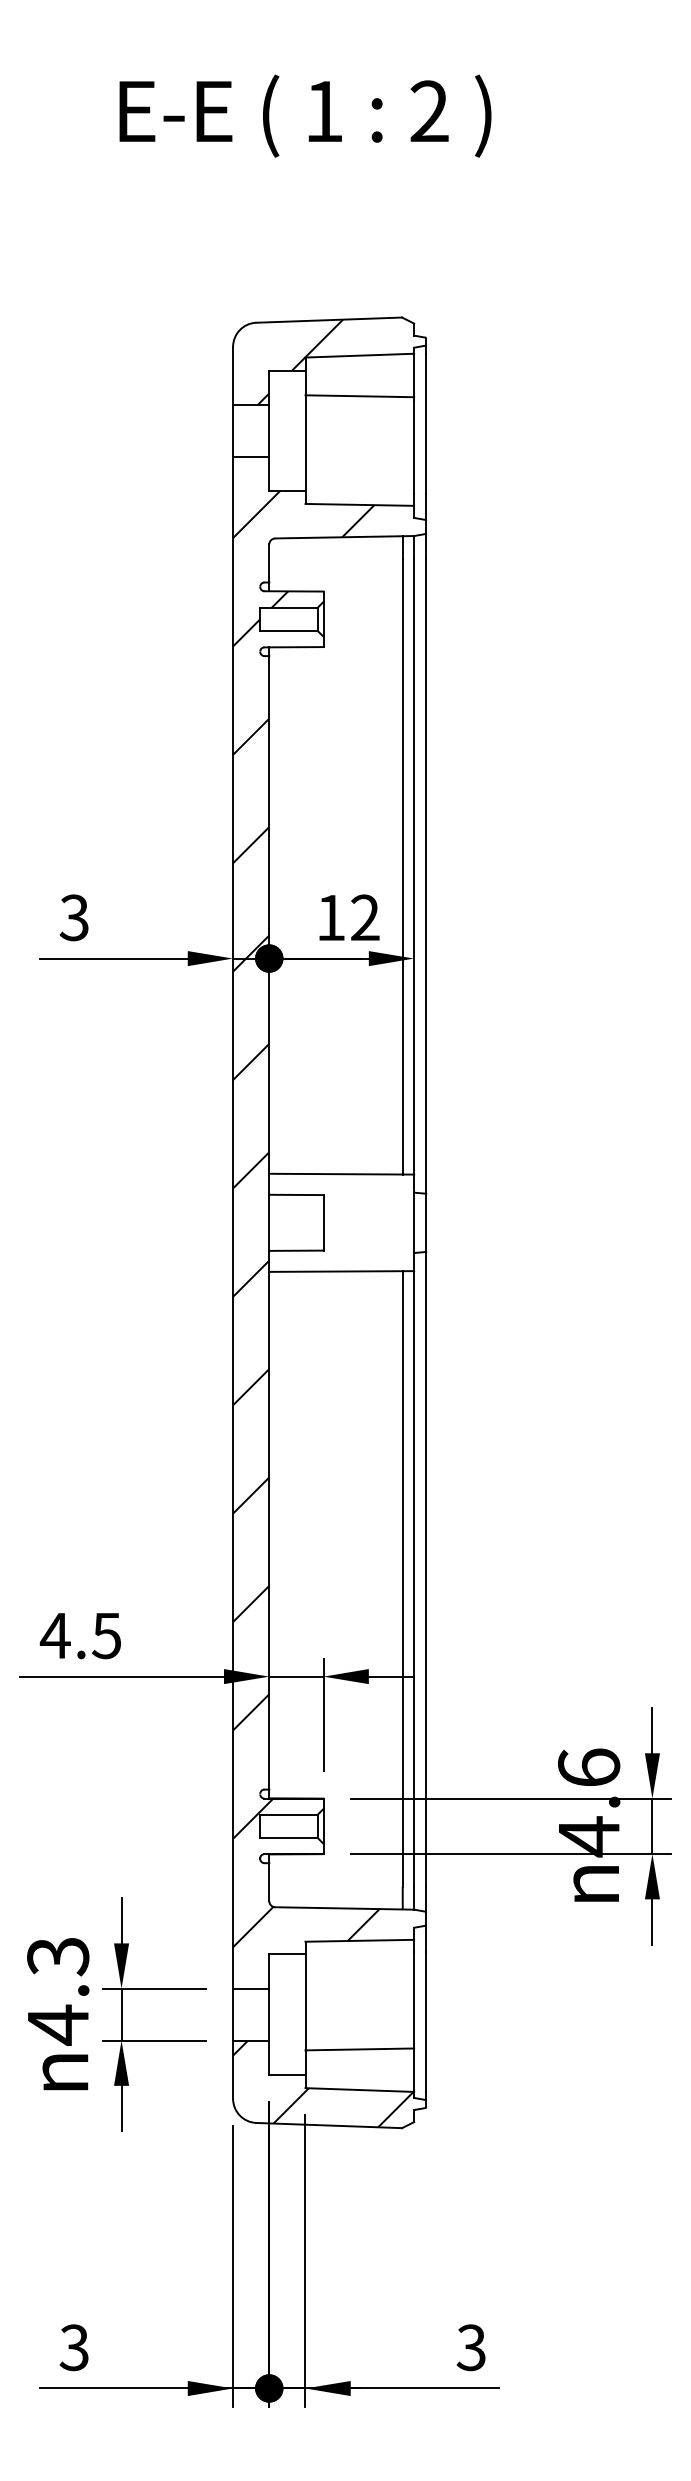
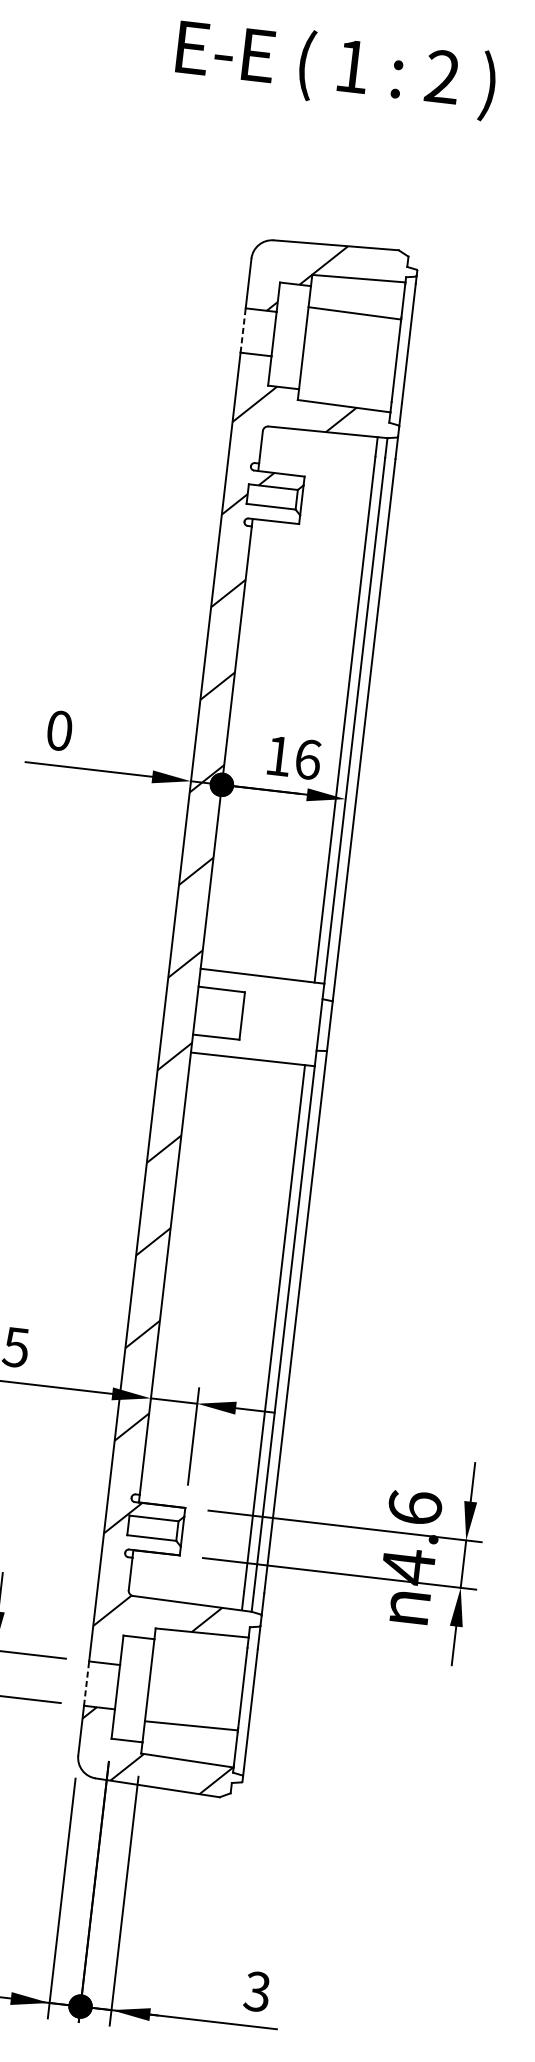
line: (233, 431) -> (243, 330), solid -> dashed
text: (73, 917) -> (58, 730), 3 -> 0
text: (365, 917) -> (308, 759), 12 -> 16
line: (233, 2014) -> (86, 1683), solid -> dashed

